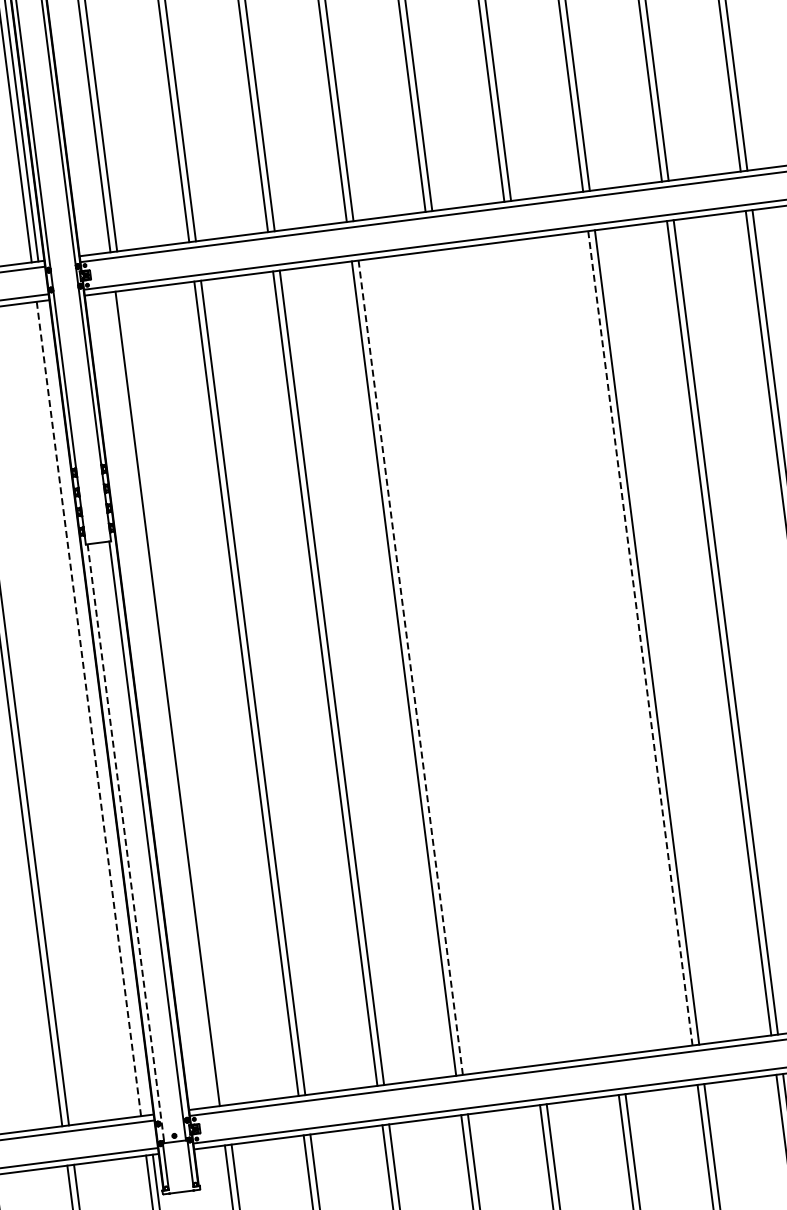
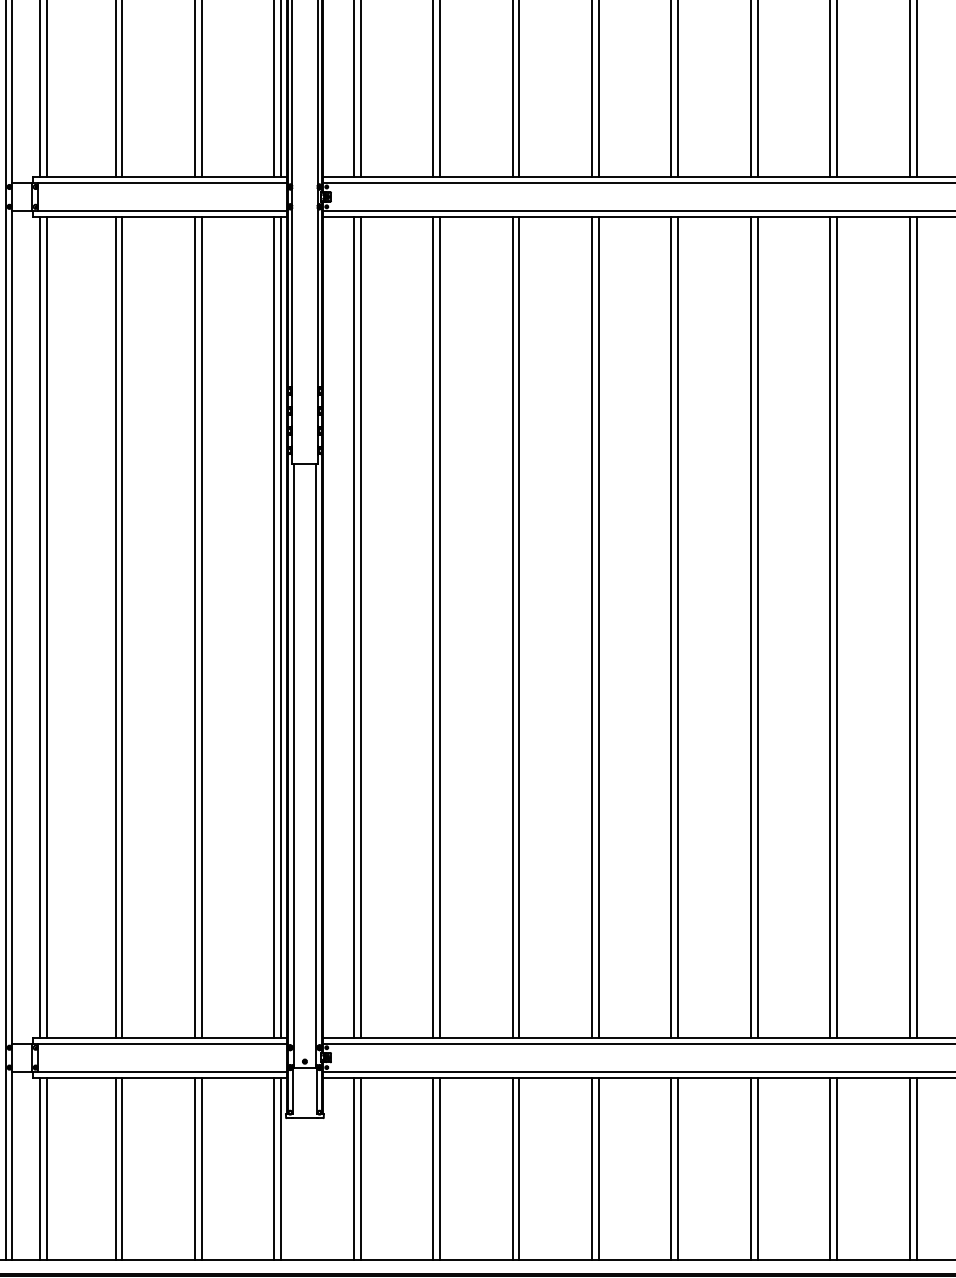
line: (640, 638) -> (830, 627), dashed -> solid
line: (568, 646) -> (757, 626), added
line: (561, 647) -> (750, 626), added
line: (489, 656) -> (678, 626), added
line: (482, 657) -> (671, 626), added
line: (410, 668) -> (598, 627), dashed -> solid
line: (174, 697) -> (360, 626), added
line: (95, 707) -> (281, 626), added
line: (89, 709) -> (274, 627), dashed -> solid
line: (126, 843) -> (294, 765), dashed -> solid

